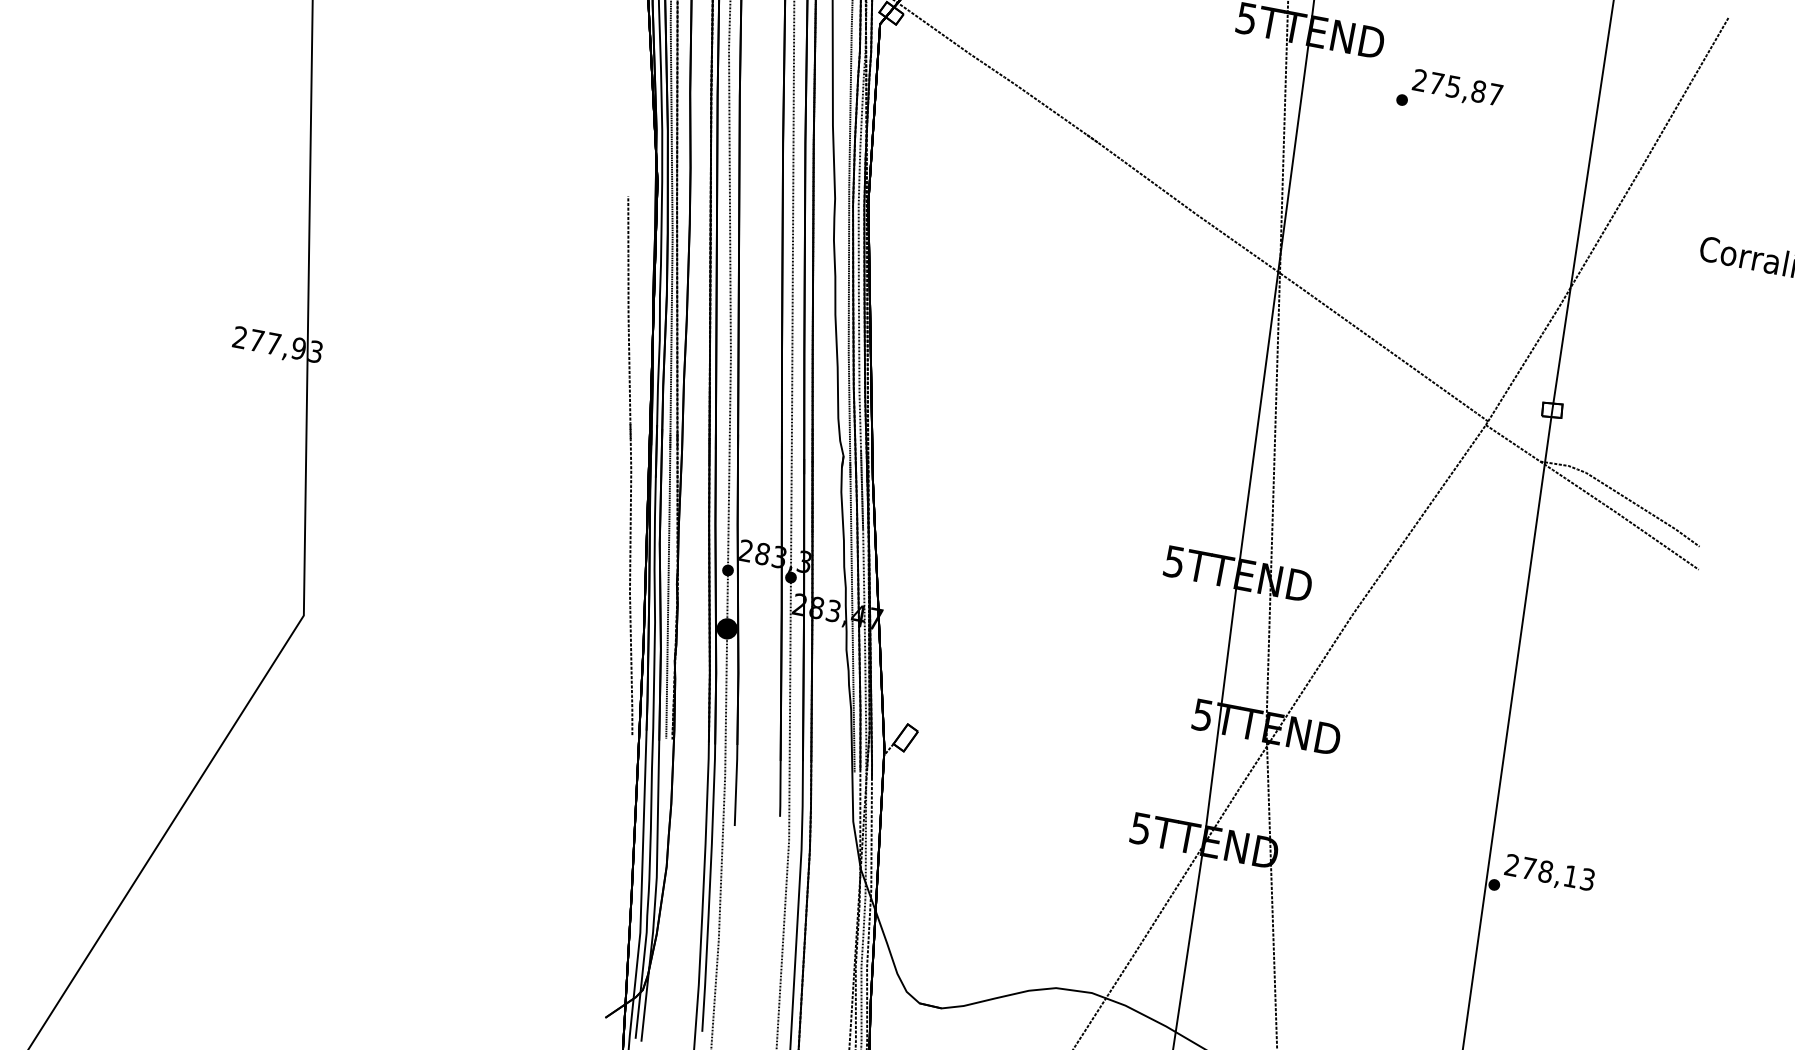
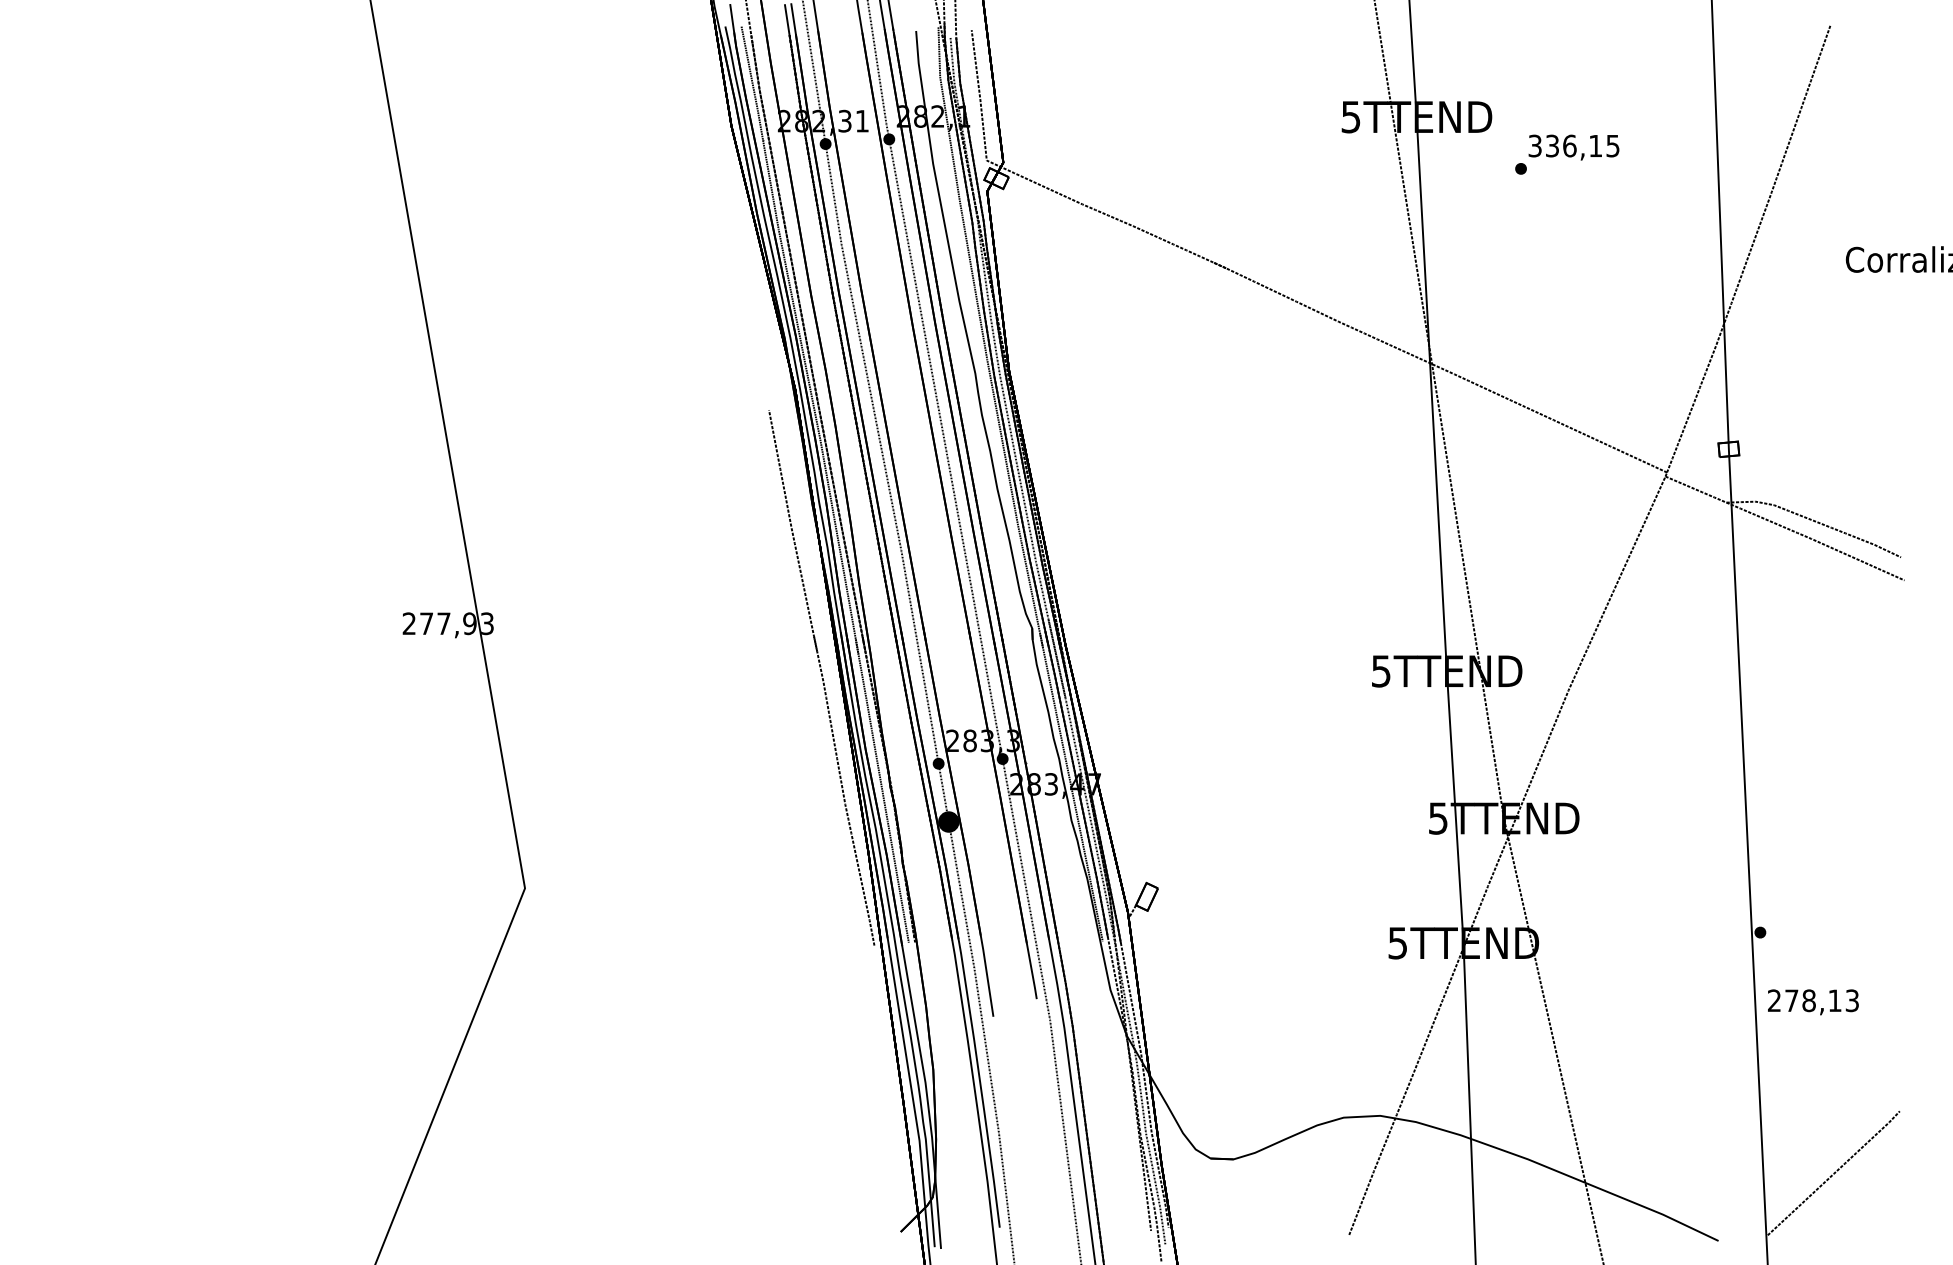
text: (1457, 87) -> (1573, 145), 275,87 -> 336,15
text: (1549, 874) -> (1813, 1002), moved

